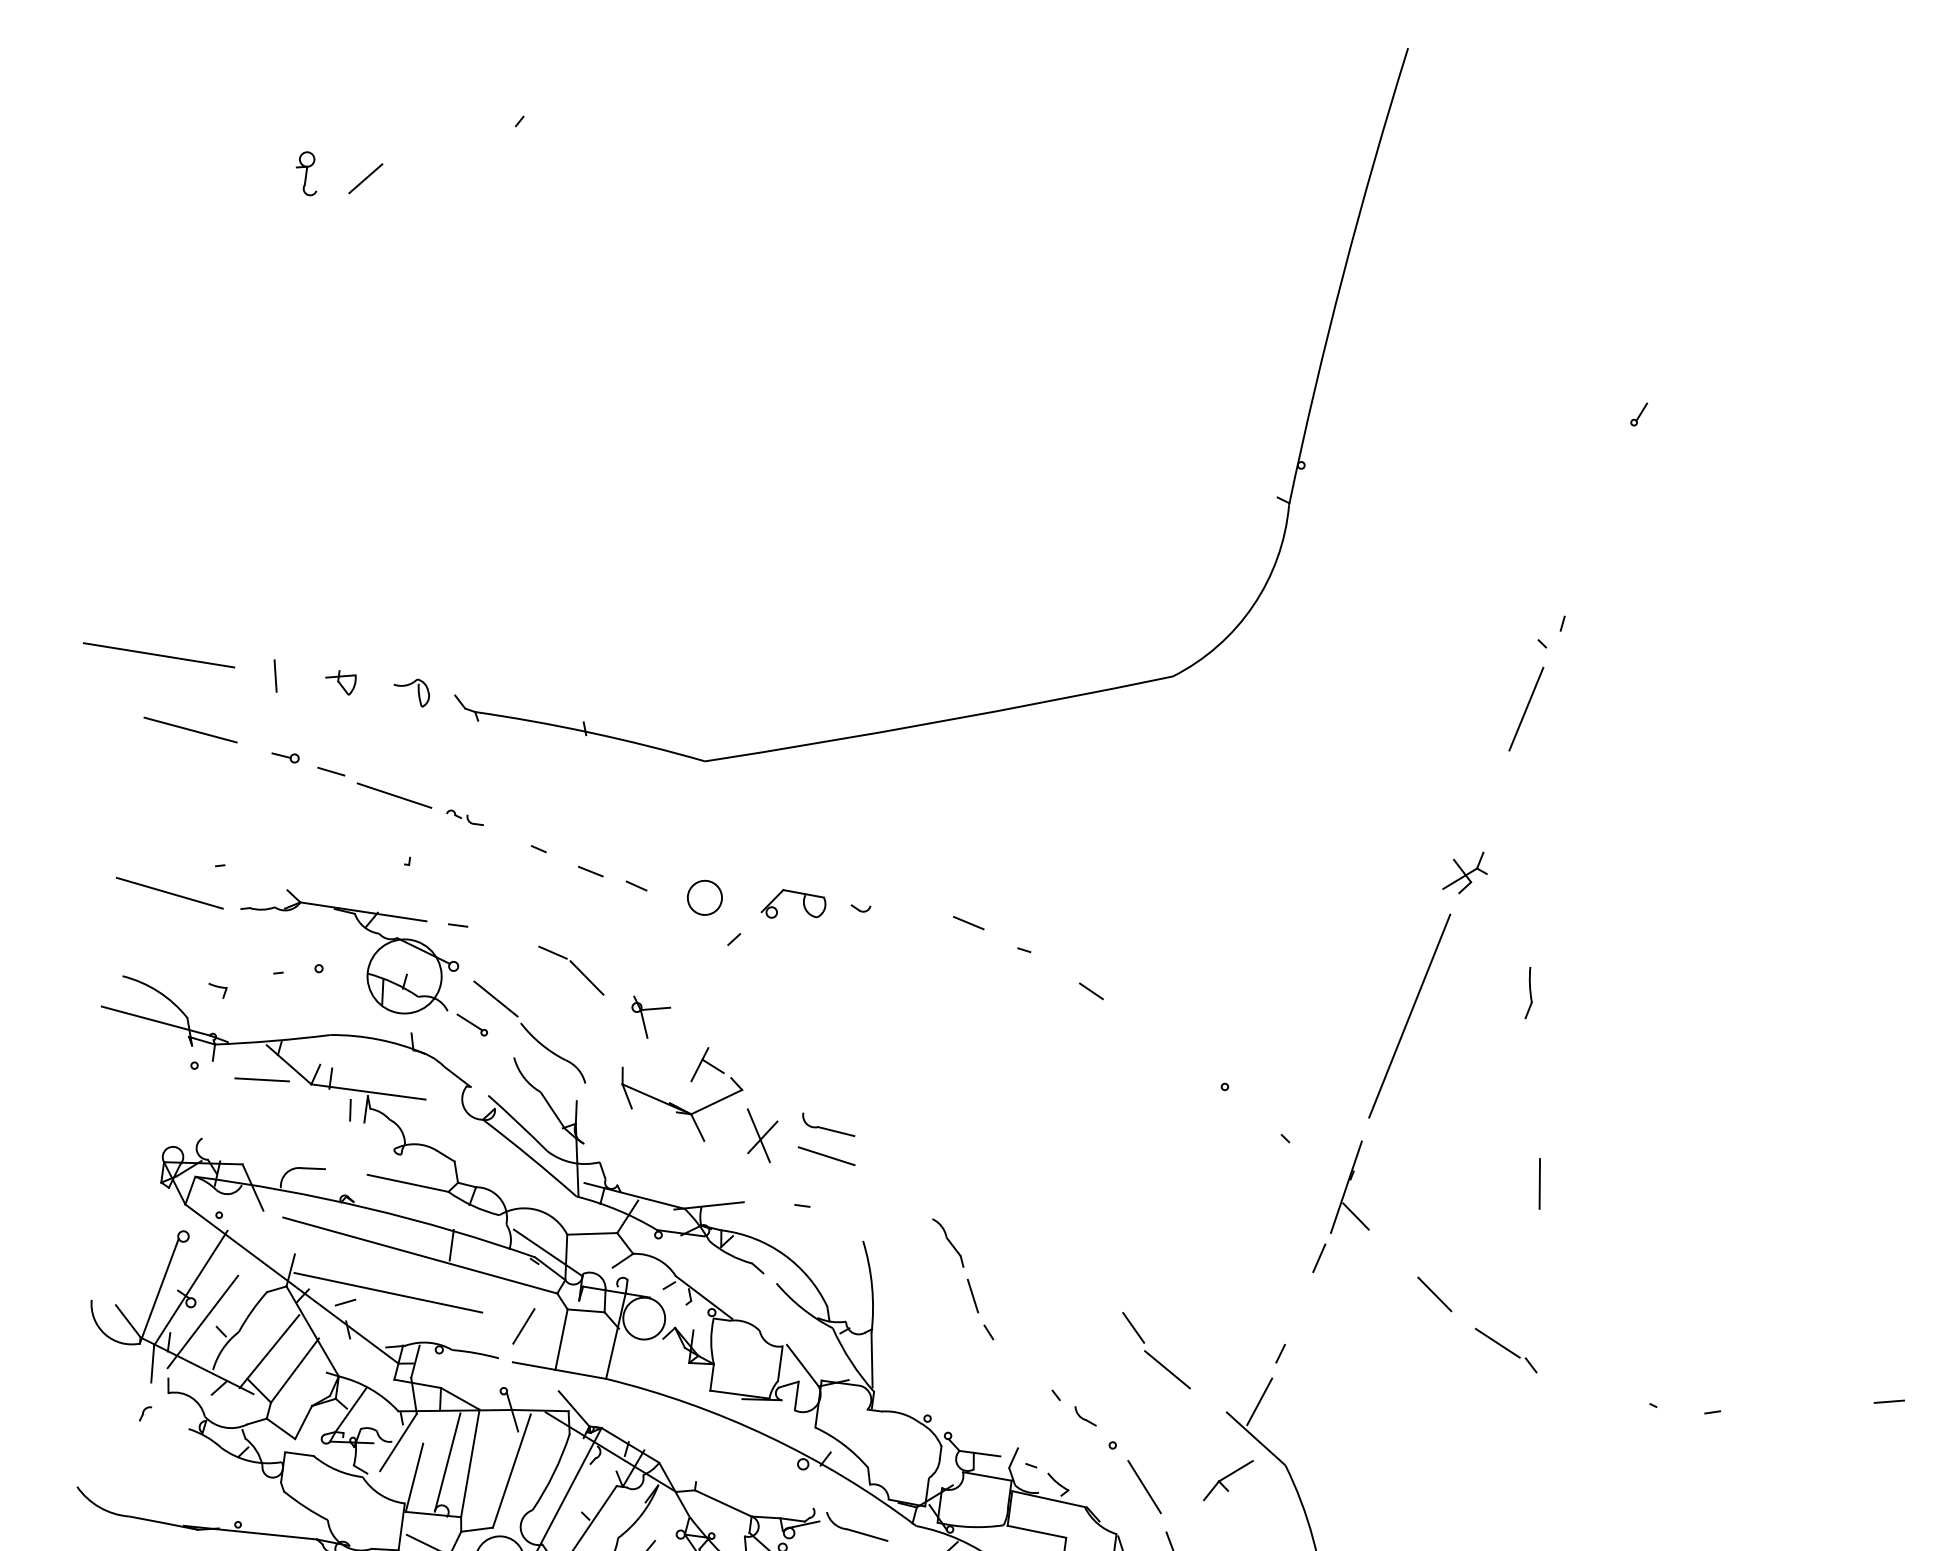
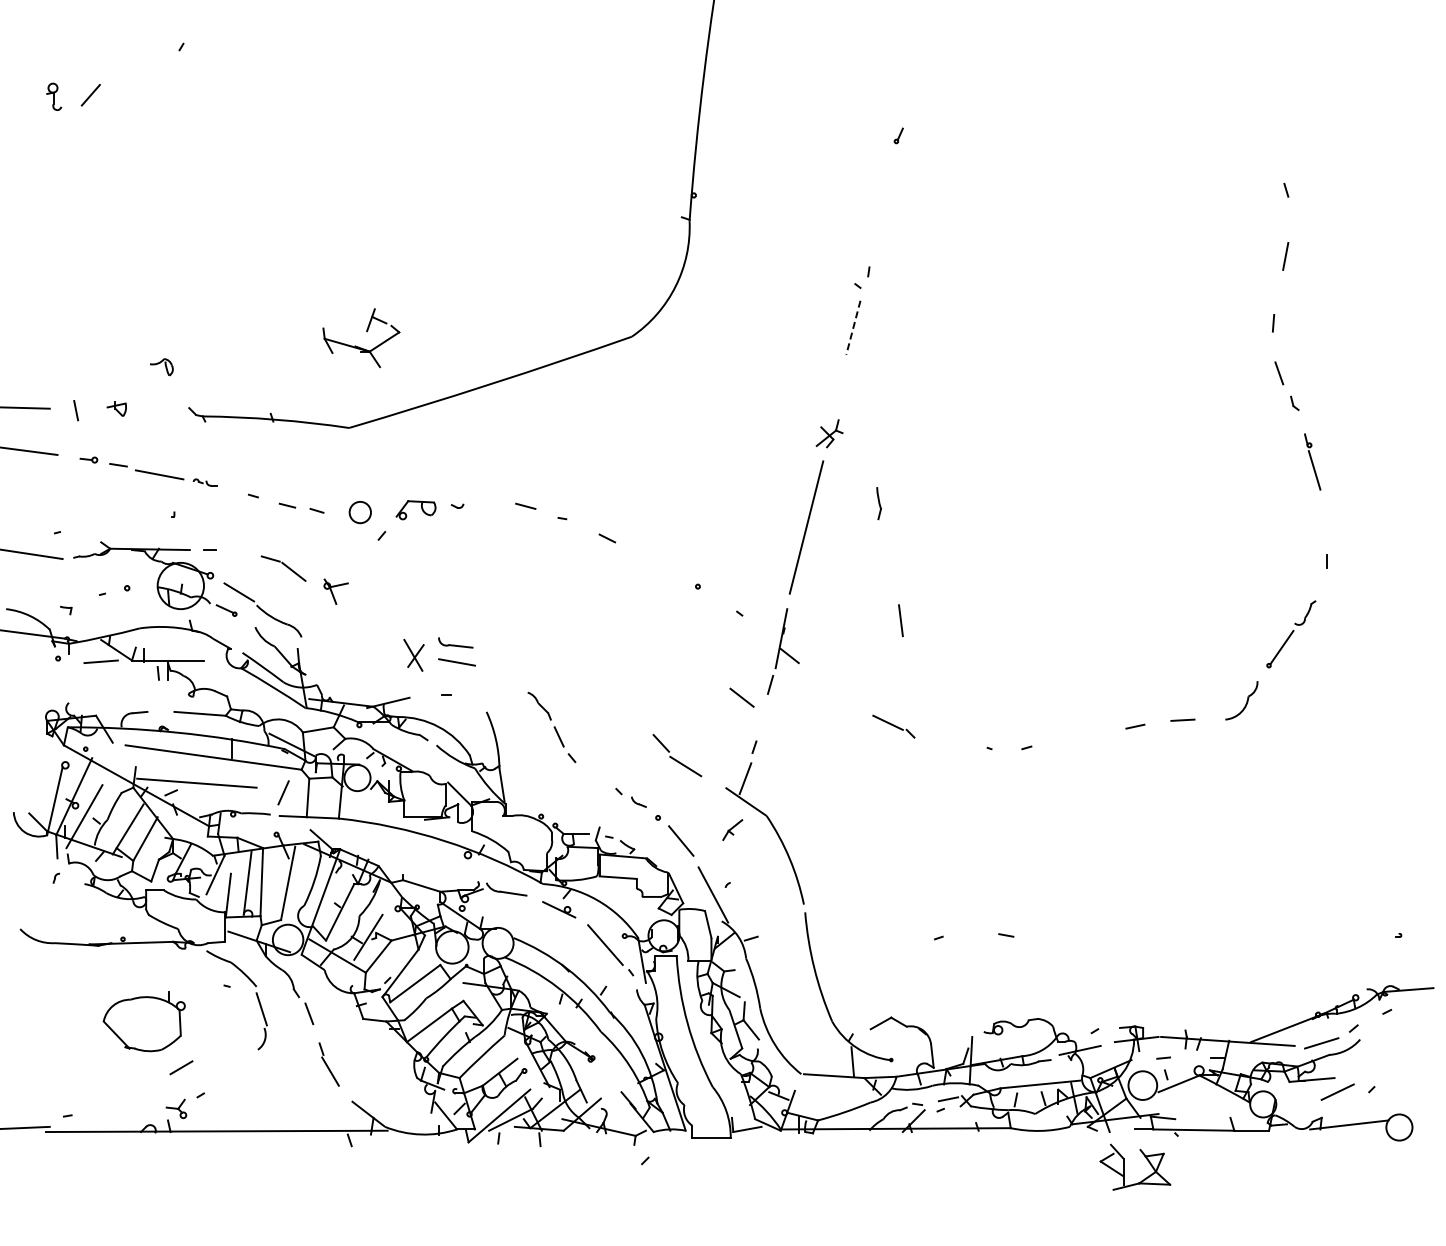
part: (411, 692) -> (161, 367), moved
line: (1526, 708) -> (853, 327), solid -> dashed
part: (691, 1083) -> (367, 332), moved
line: (1433, 1293) -> (741, 697), moved
part: (1228, 1479) -> (732, 829), size x0.7

